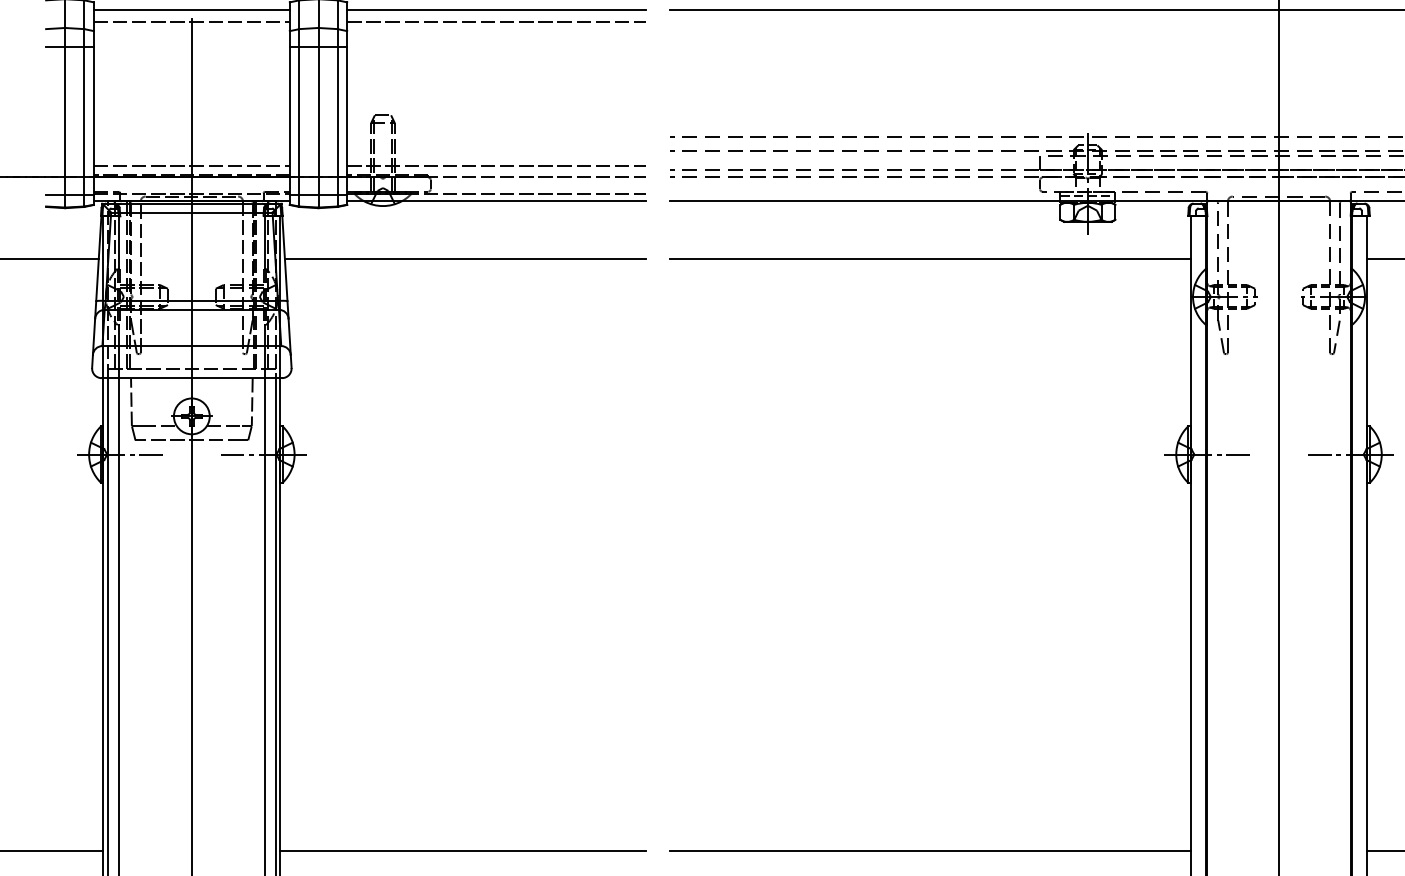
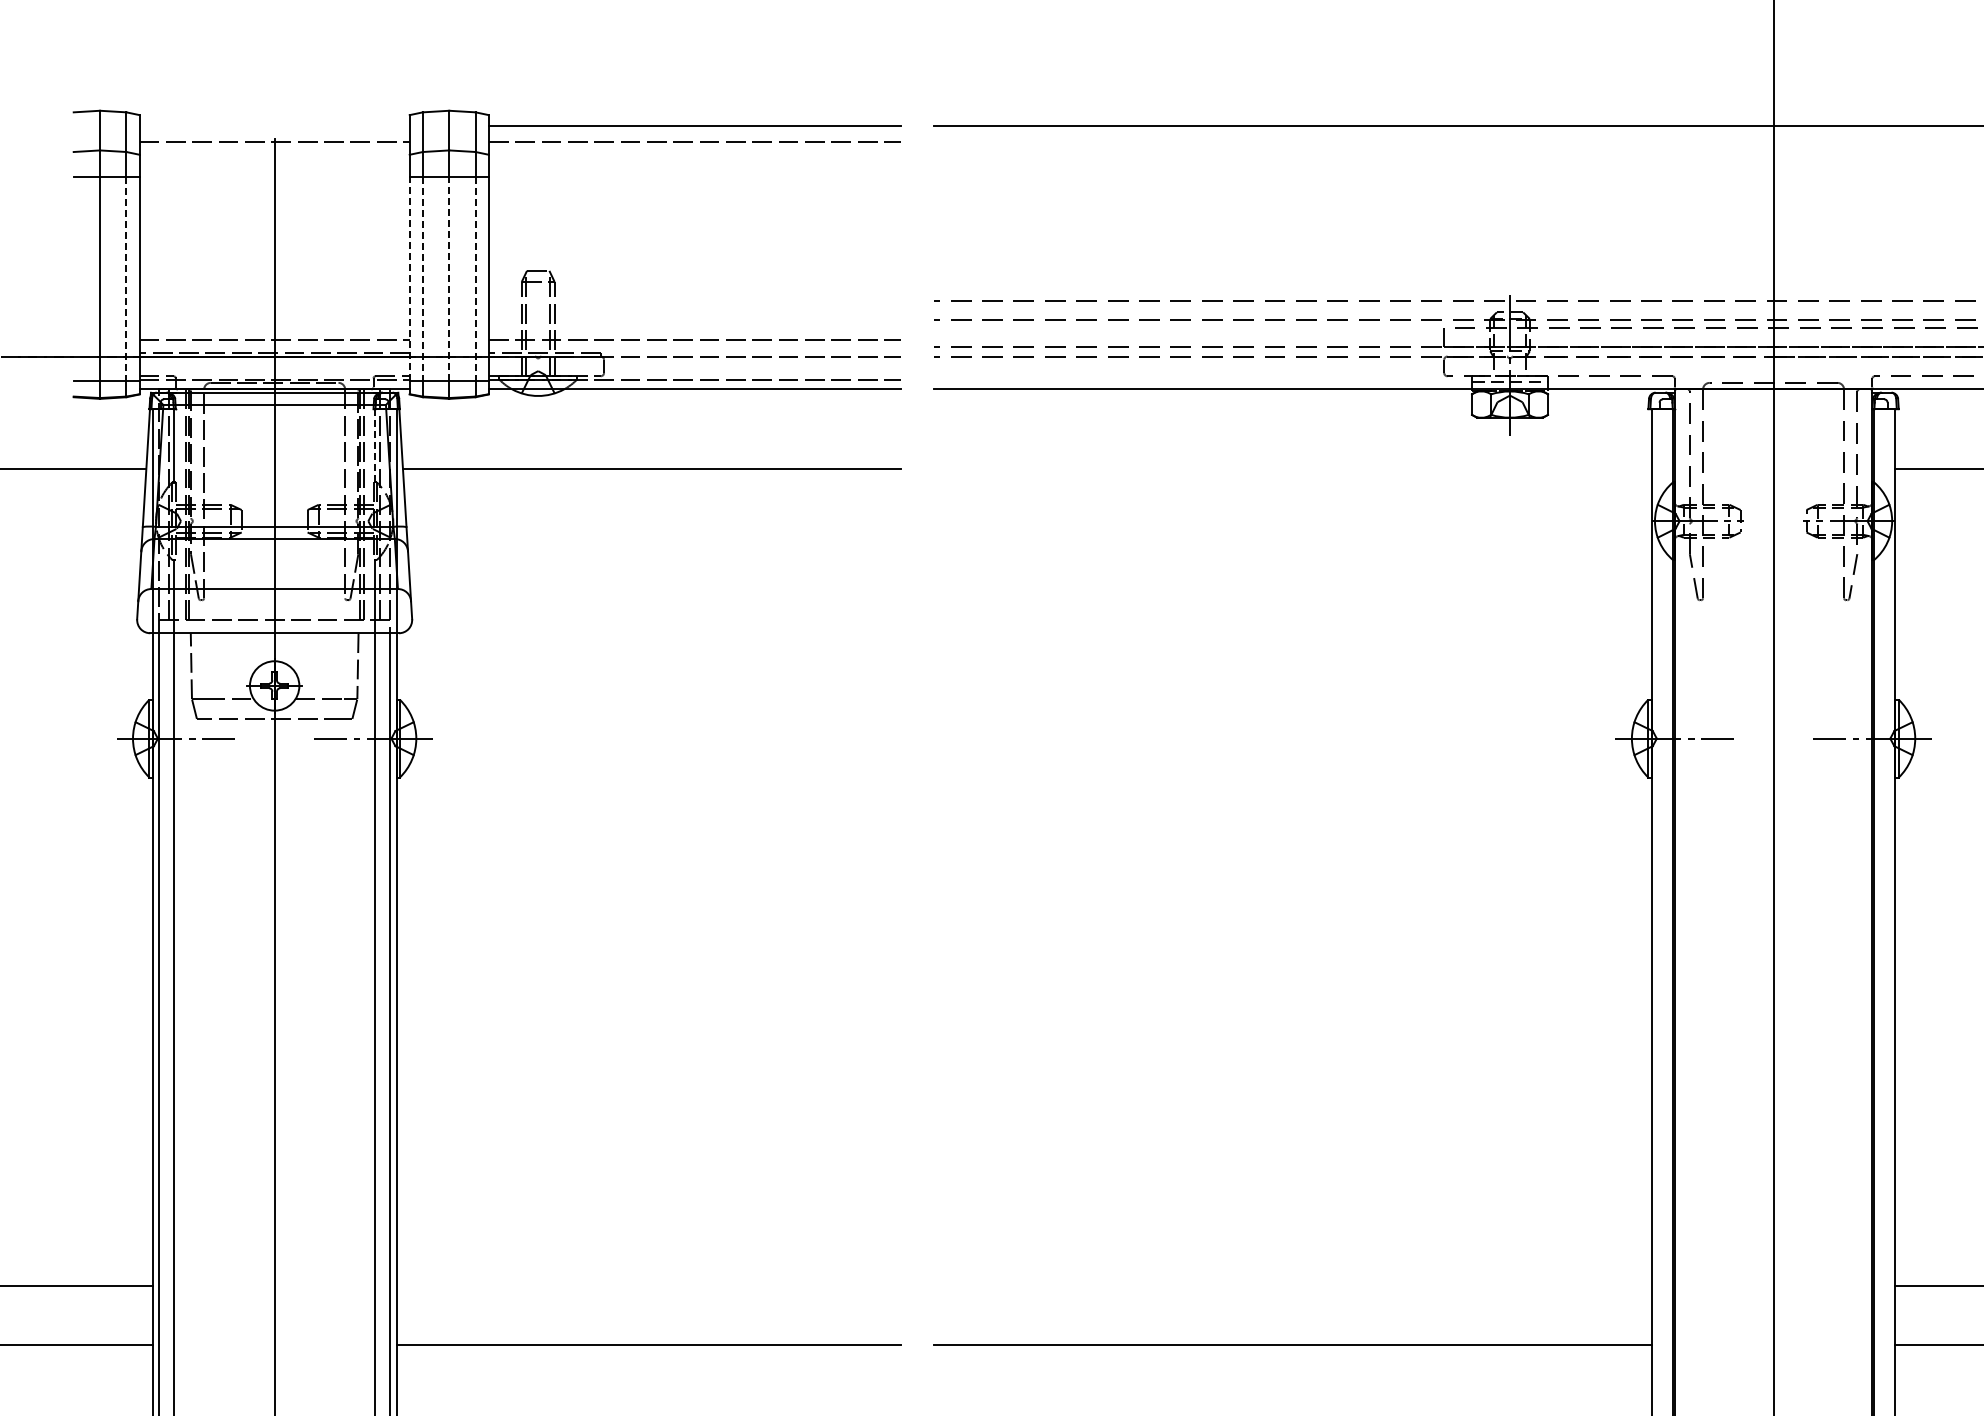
line: (191, 9) -> (274, 125), removed
line: (289, 120) -> (409, 278), solid -> dashed
line: (318, 120) -> (449, 278), solid -> dashed
line: (84, 121) -> (126, 279), solid -> dashed
line: (299, 121) -> (422, 279), solid -> dashed
line: (337, 121) -> (475, 279), solid -> dashed
line: (264, 241) -> (375, 445), solid -> dashed
line: (930, 258) -> (1292, 468), removed
line: (463, 851) -> (648, 1285), removed
line: (930, 851) -> (1292, 1285), removed

